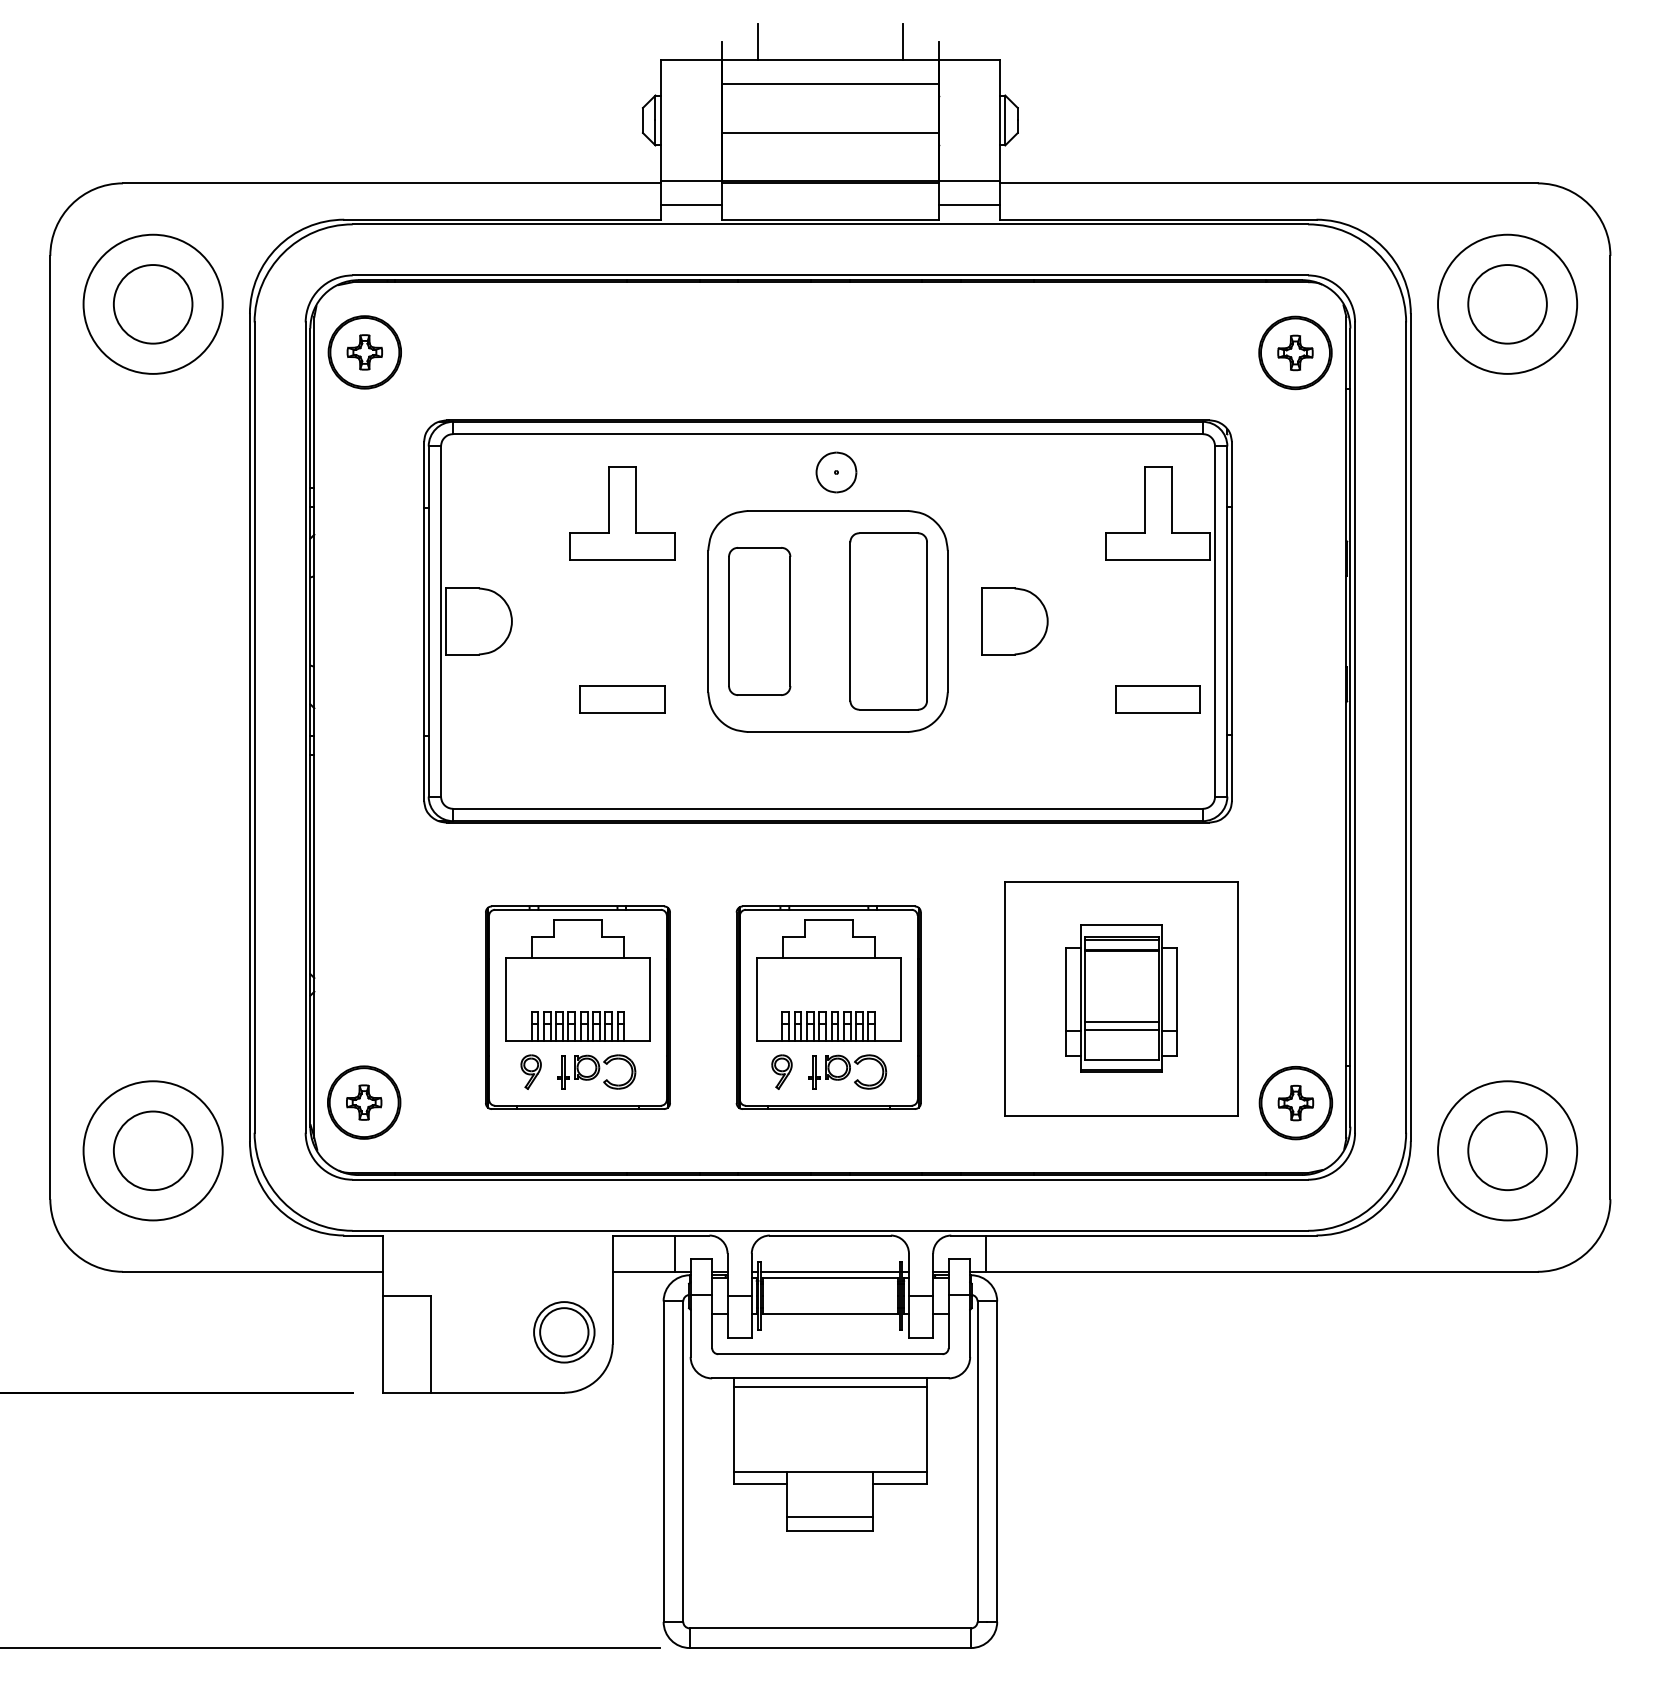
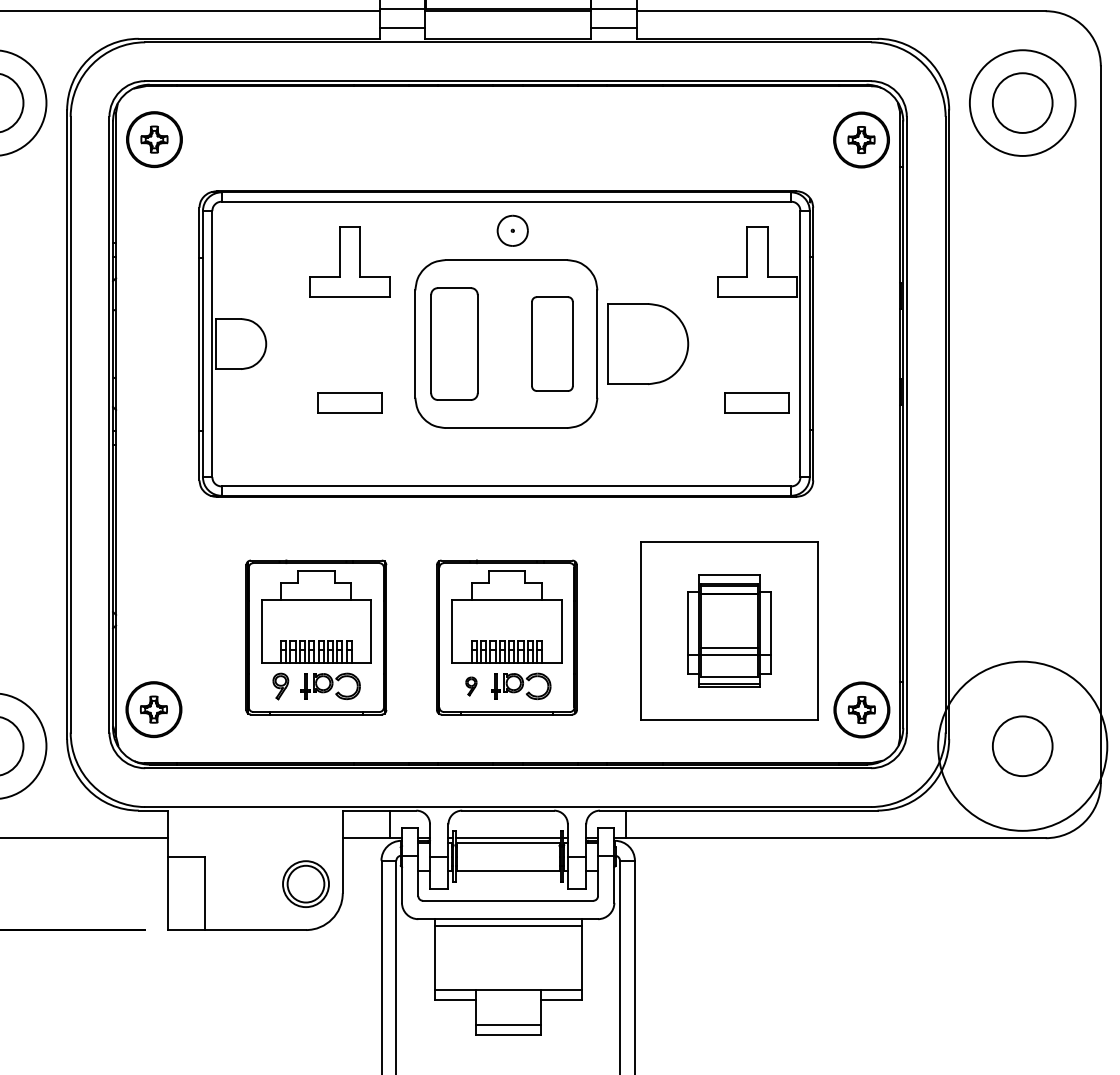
part: (888, 621) -> (552, 344), size x0.7
part: (1014, 621) -> (648, 344), size x1.6
part: (781, 1071) -> (471, 685), size x0.7
circle: (1507, 1150) -> (1022, 746), size x1.6

